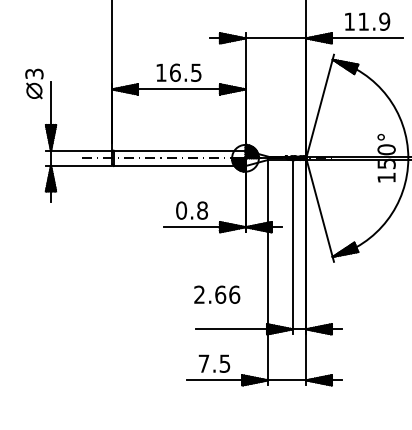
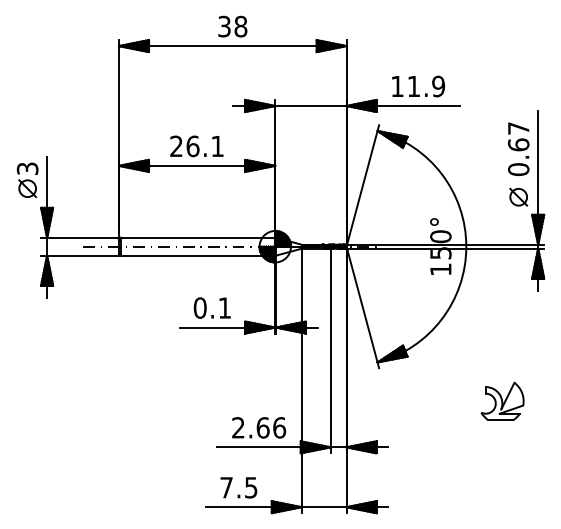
text: (178, 72) -> (196, 146), 16.5 -> 26.1
part: (34, 83) -> (27, 180), moved
text: (202, 210) -> (224, 307), 0.8 -> 0.1
text: (217, 294) -> (259, 427), moved

